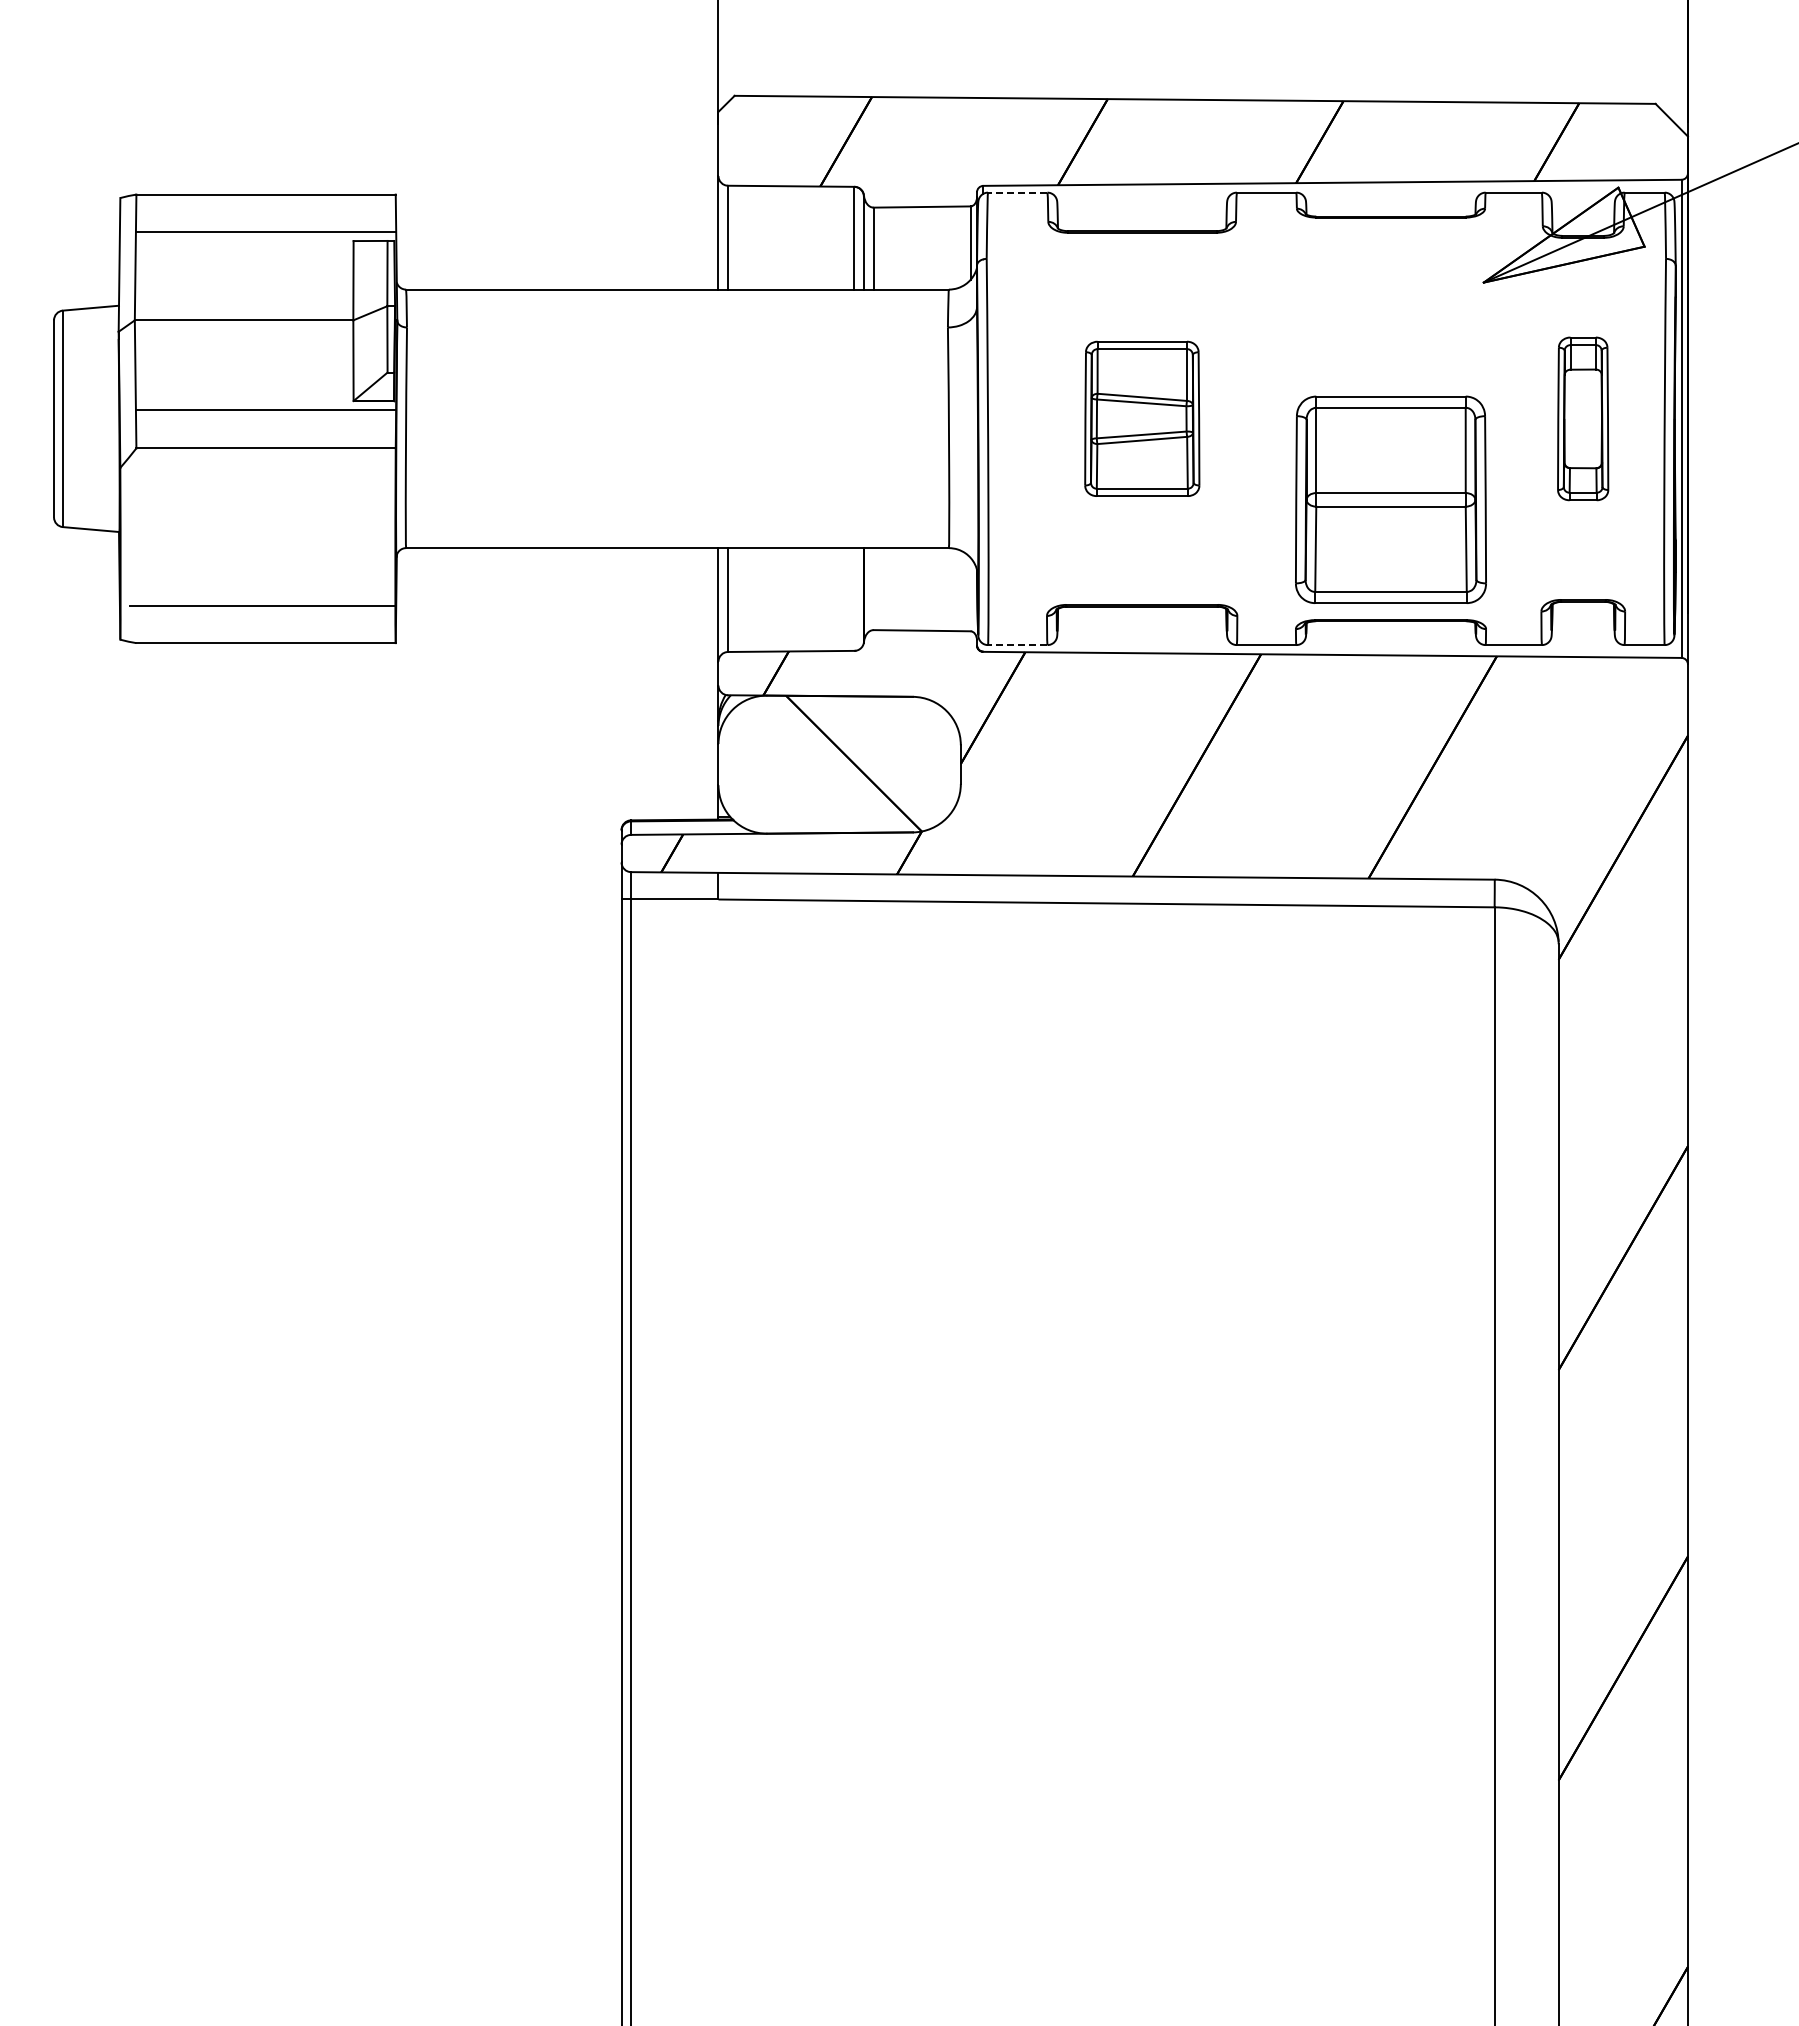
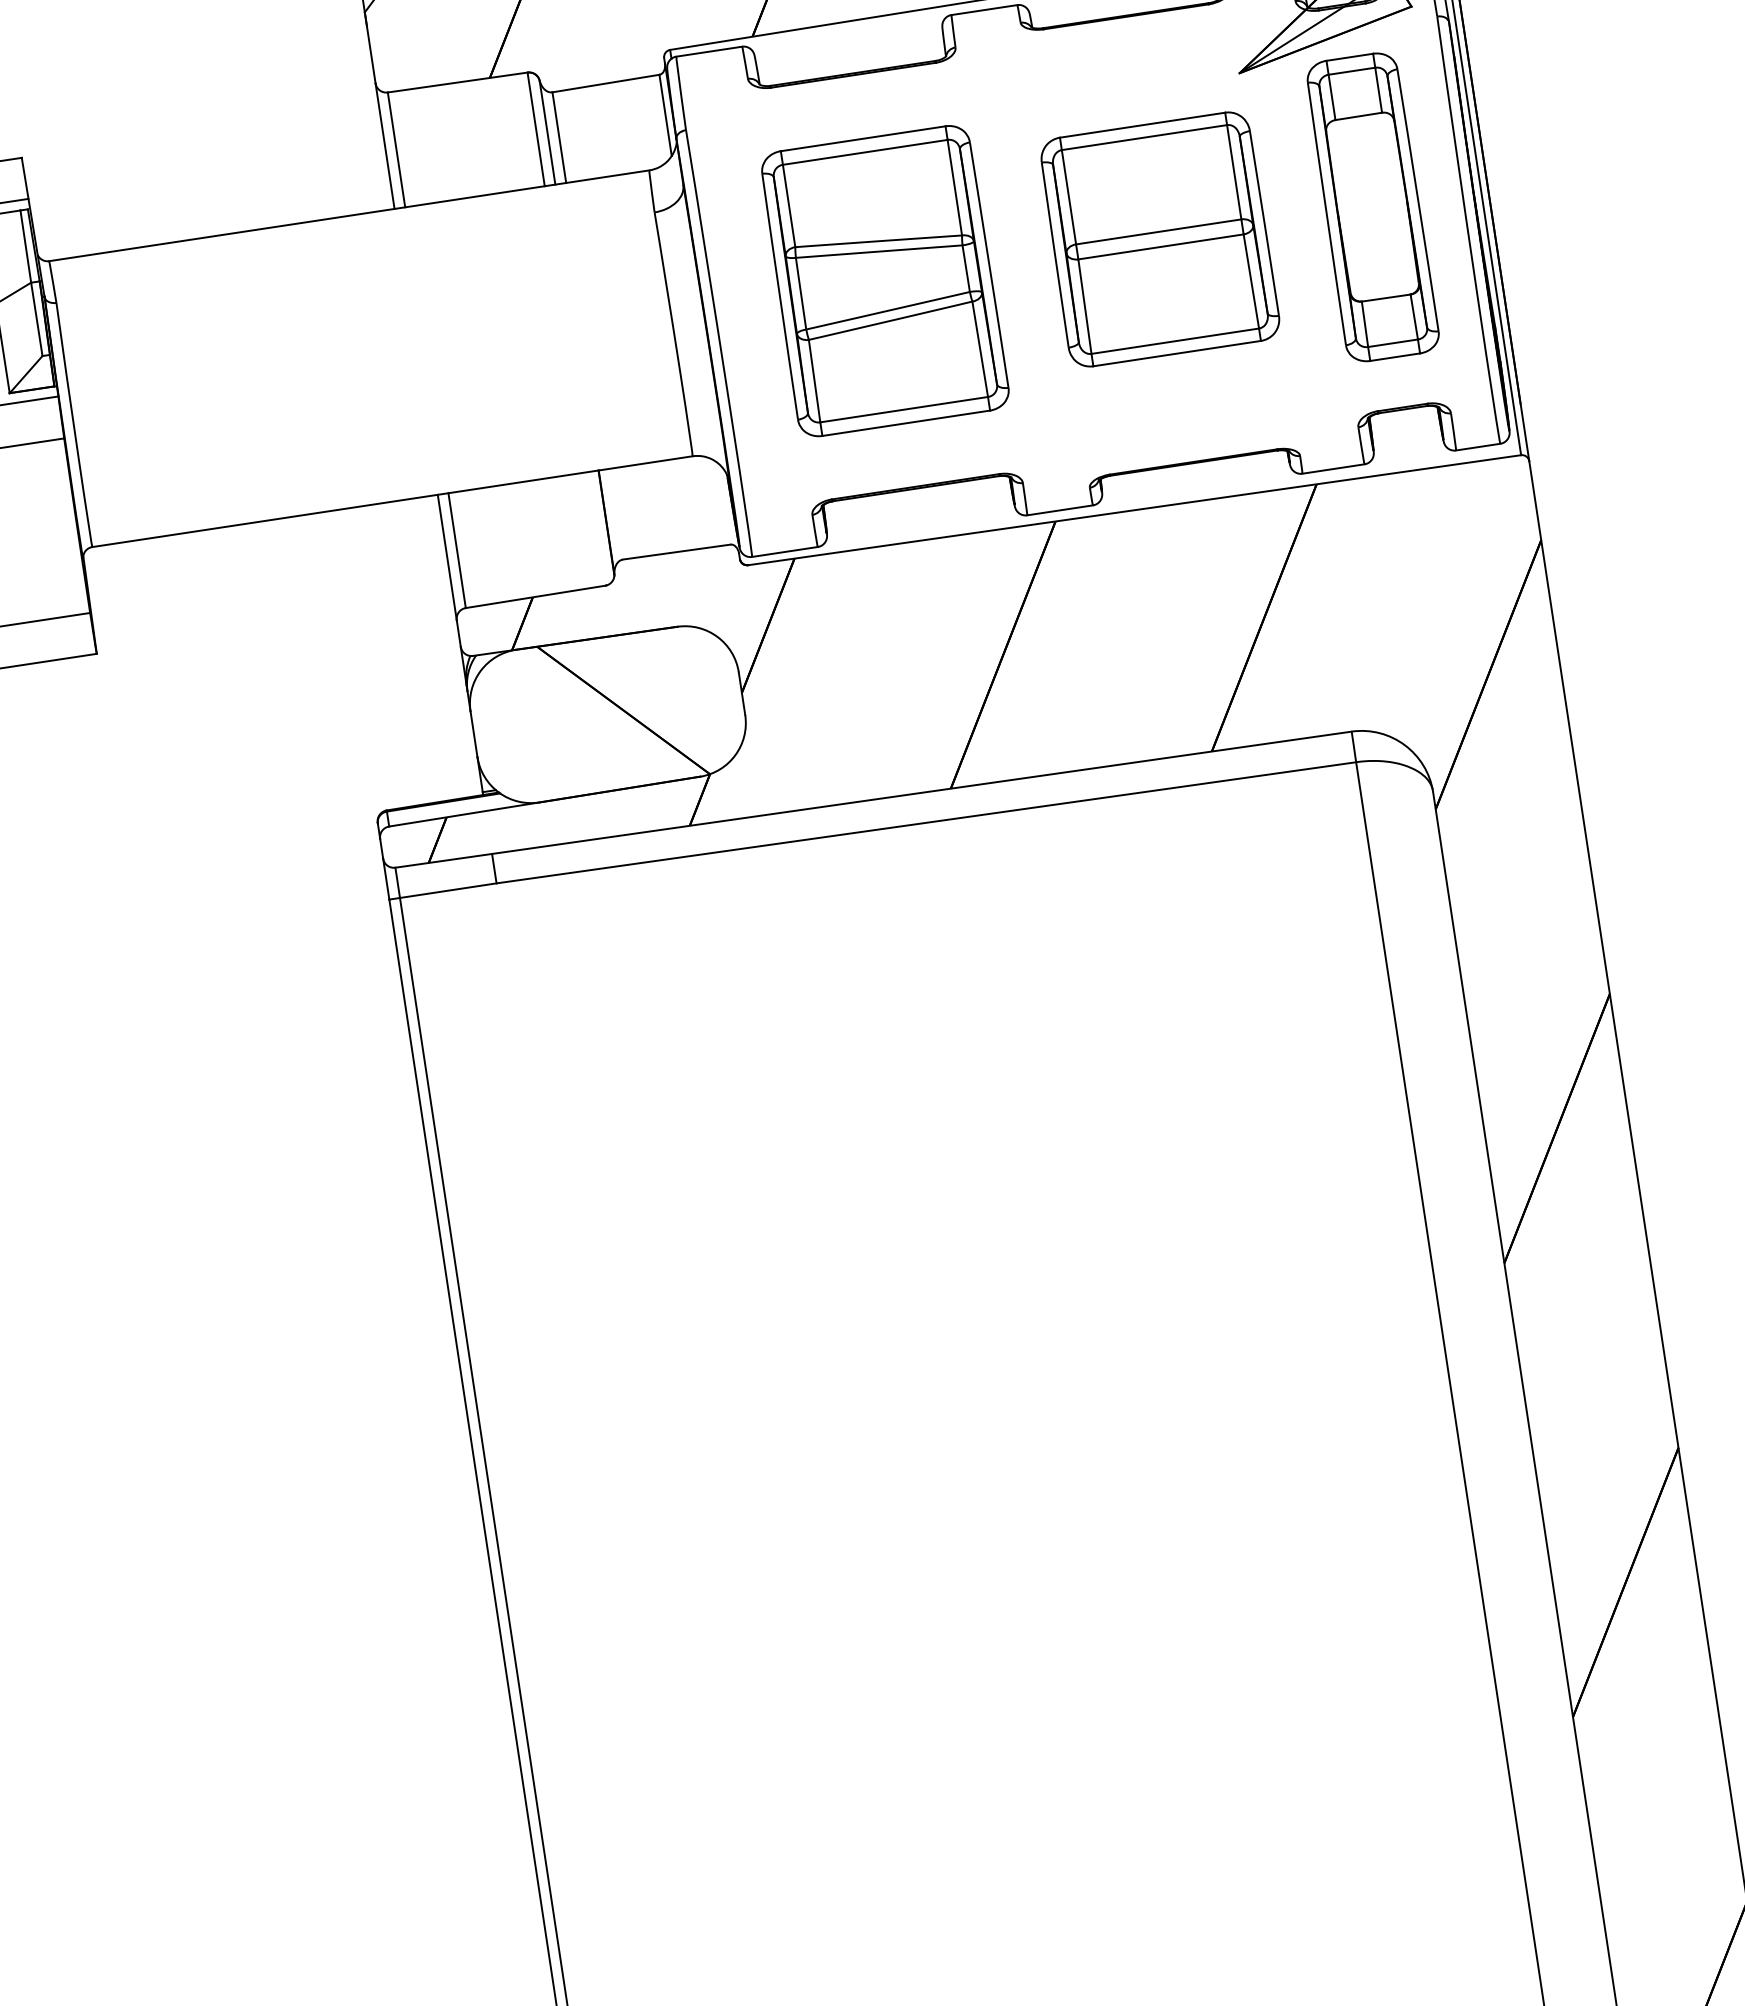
line: (1017, 192) -> (708, 51), dashed -> solid
part: (1142, 418) -> (885, 280), size x1.67
part: (1582, 418) -> (1371, 206), size x1.67
part: (1390, 499) -> (1159, 239), moved
line: (1017, 645) -> (784, 552), dashed -> solid

